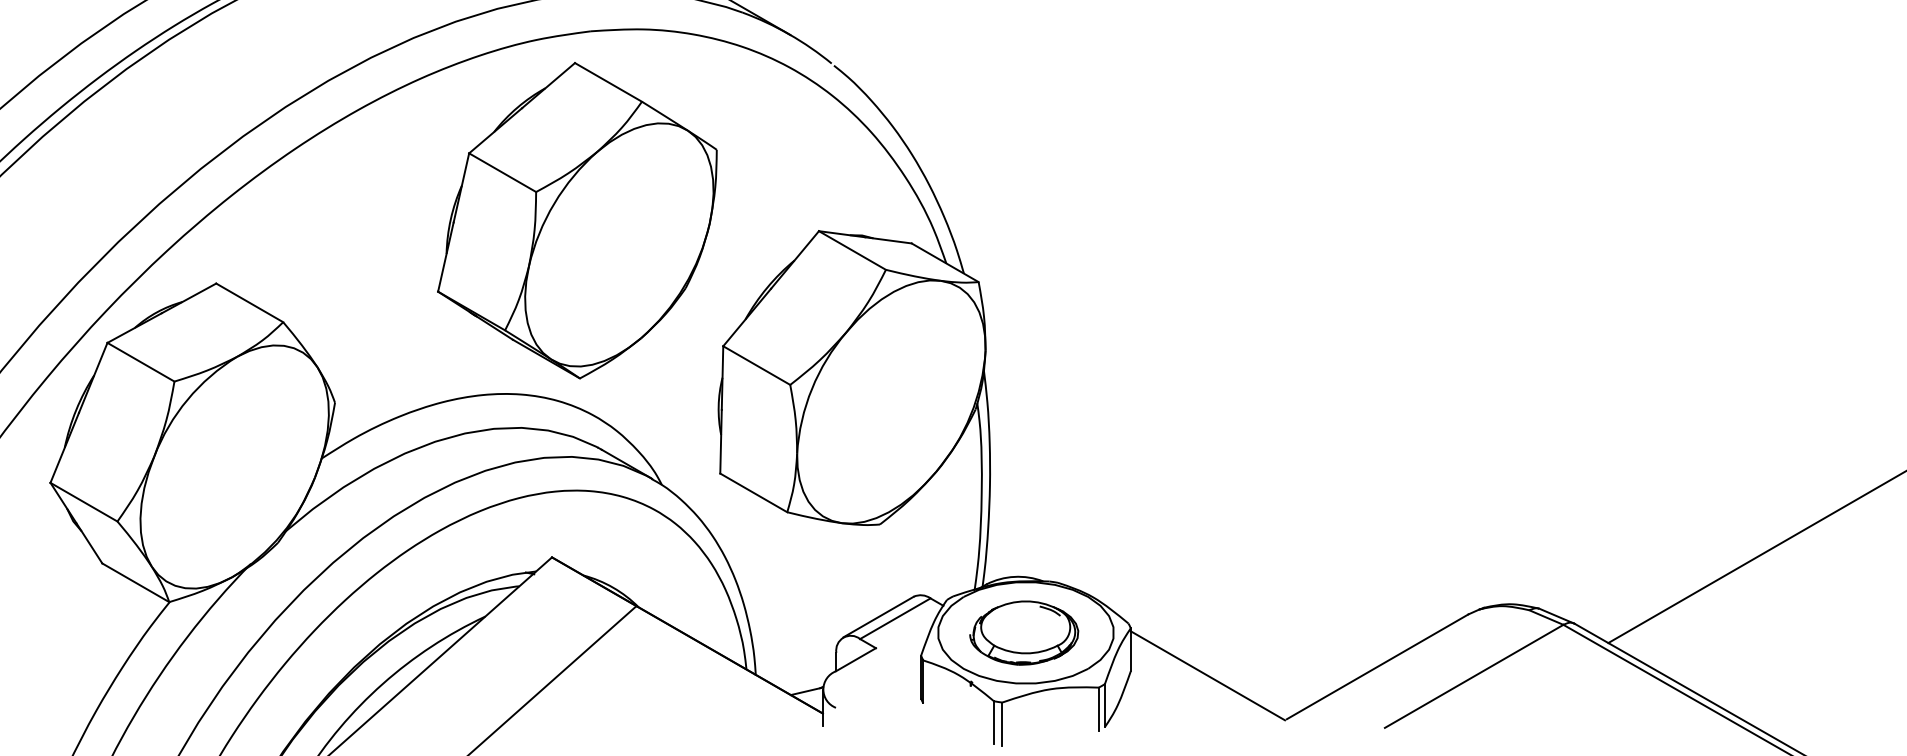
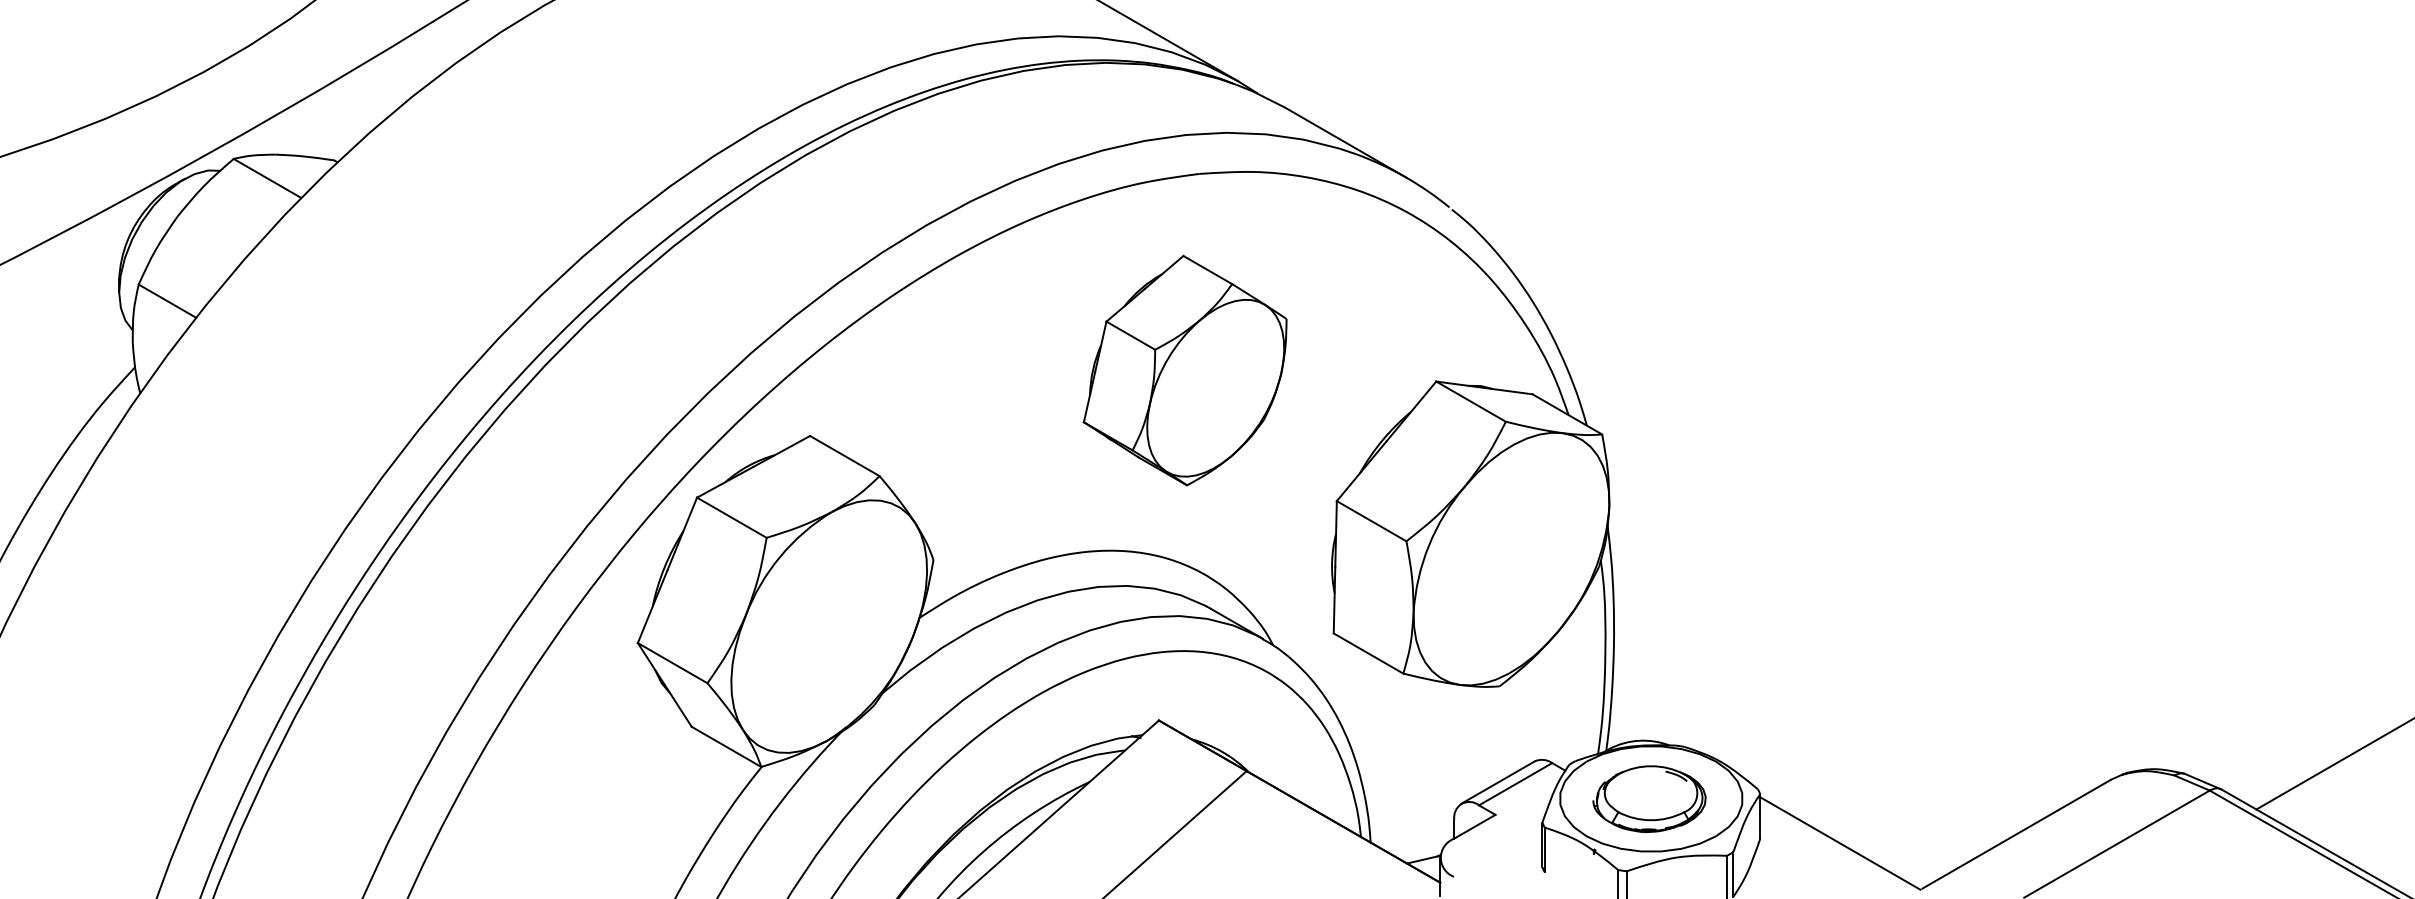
part: (576, 220) -> (1184, 370), size x0.7

